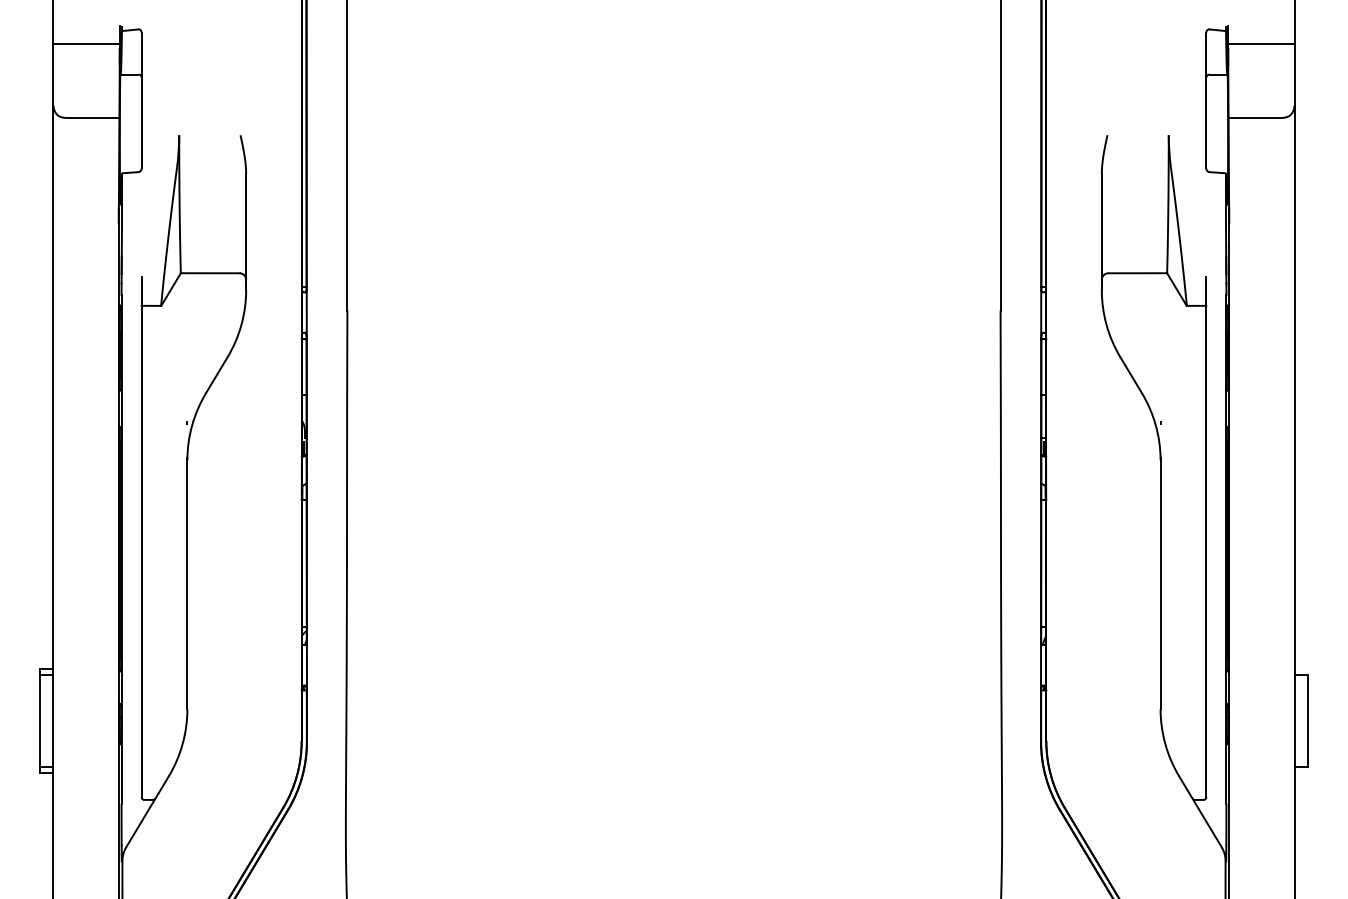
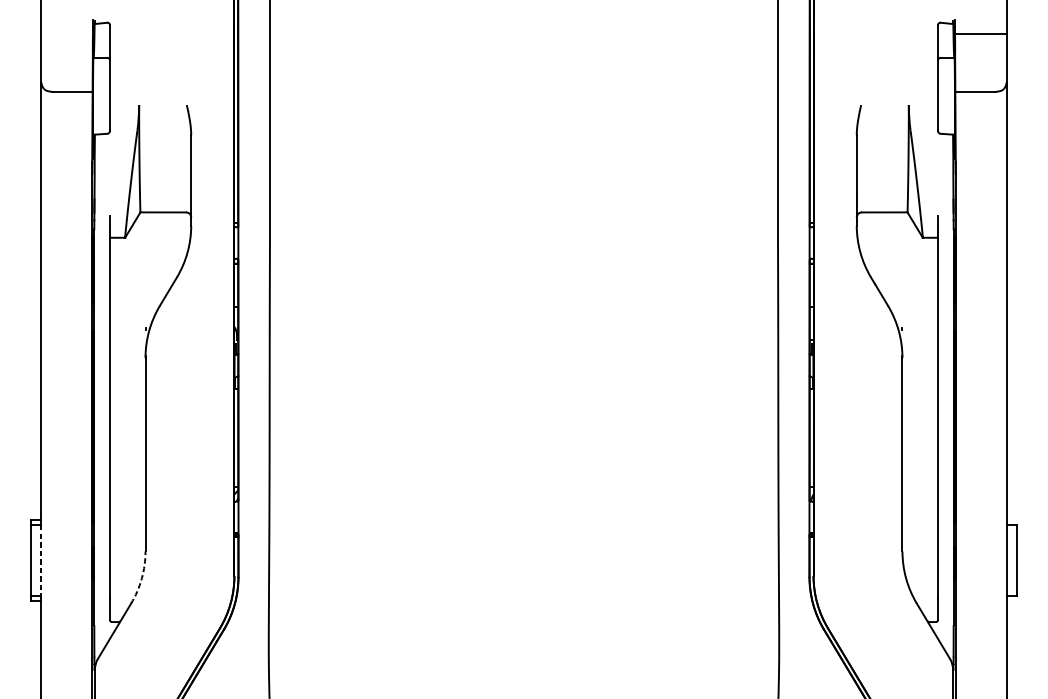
line: (86, 43) -> (67, 33), removed
line: (53, 721) -> (41, 561), solid -> dashed
arc: (182, 744) -> (141, 578), solid -> dashed

